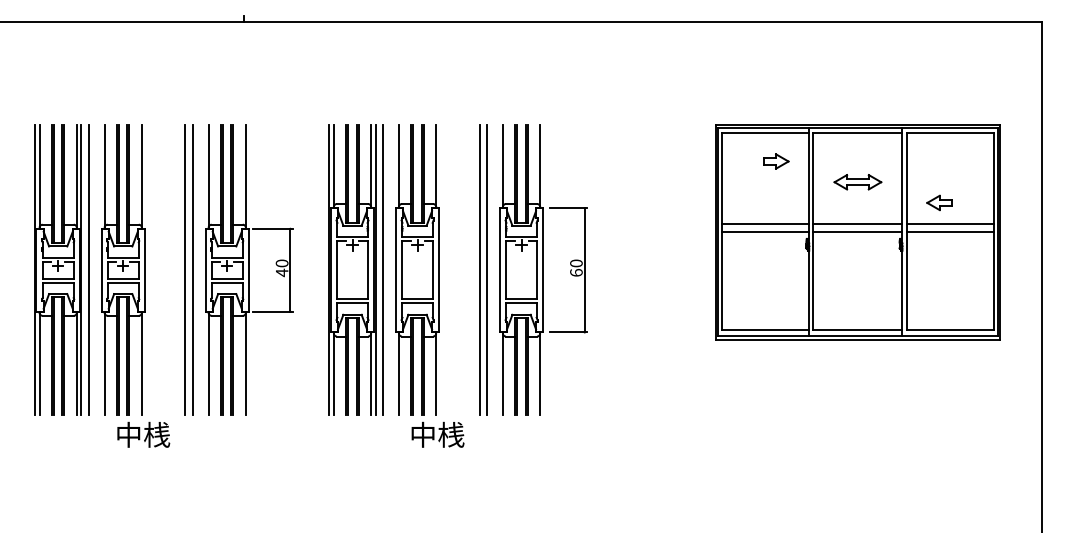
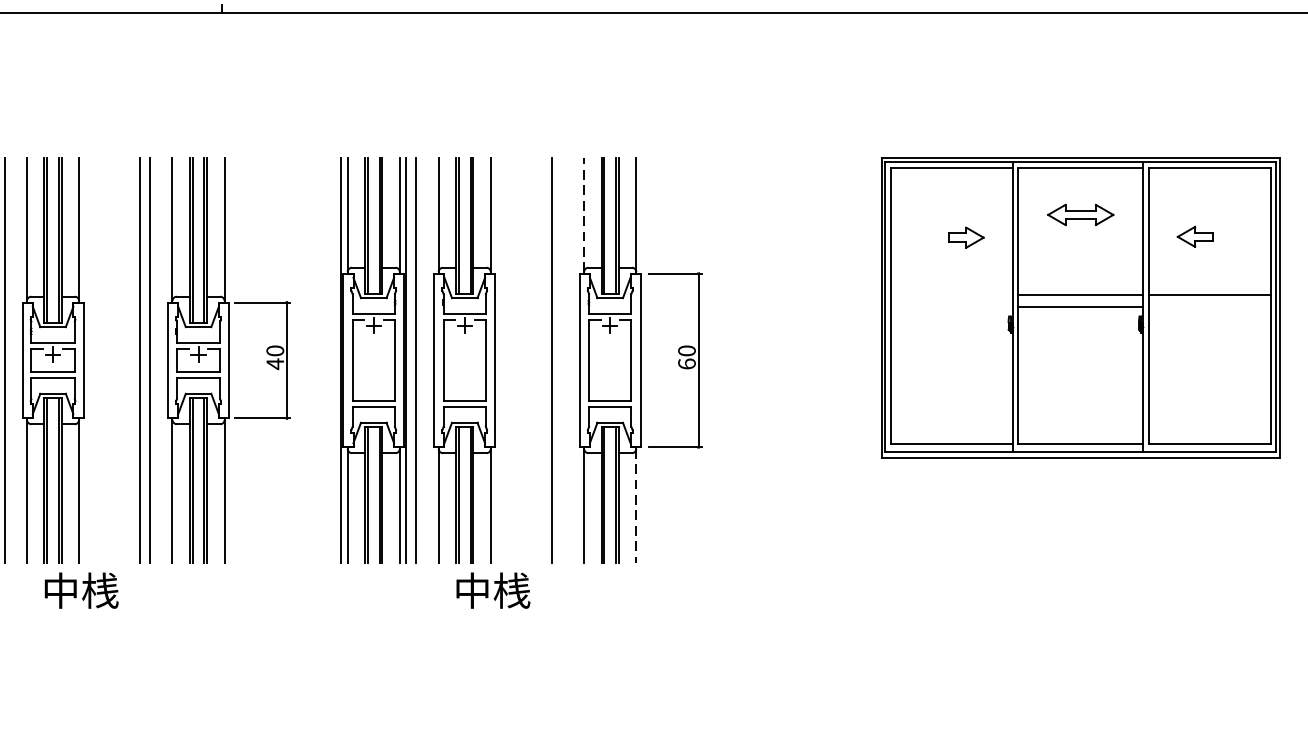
part: (776, 161) -> (966, 237), moved
line: (502, 166) -> (583, 215), solid -> dashed
part: (857, 182) -> (1080, 215), moved
part: (939, 202) -> (1194, 236), moved
line: (765, 223) -> (951, 295), removed
line: (765, 231) -> (951, 306), removed
line: (949, 231) -> (1208, 306), removed
line: (486, 270) -> (561, 360), removed
line: (540, 374) -> (636, 506), solid -> dashed

